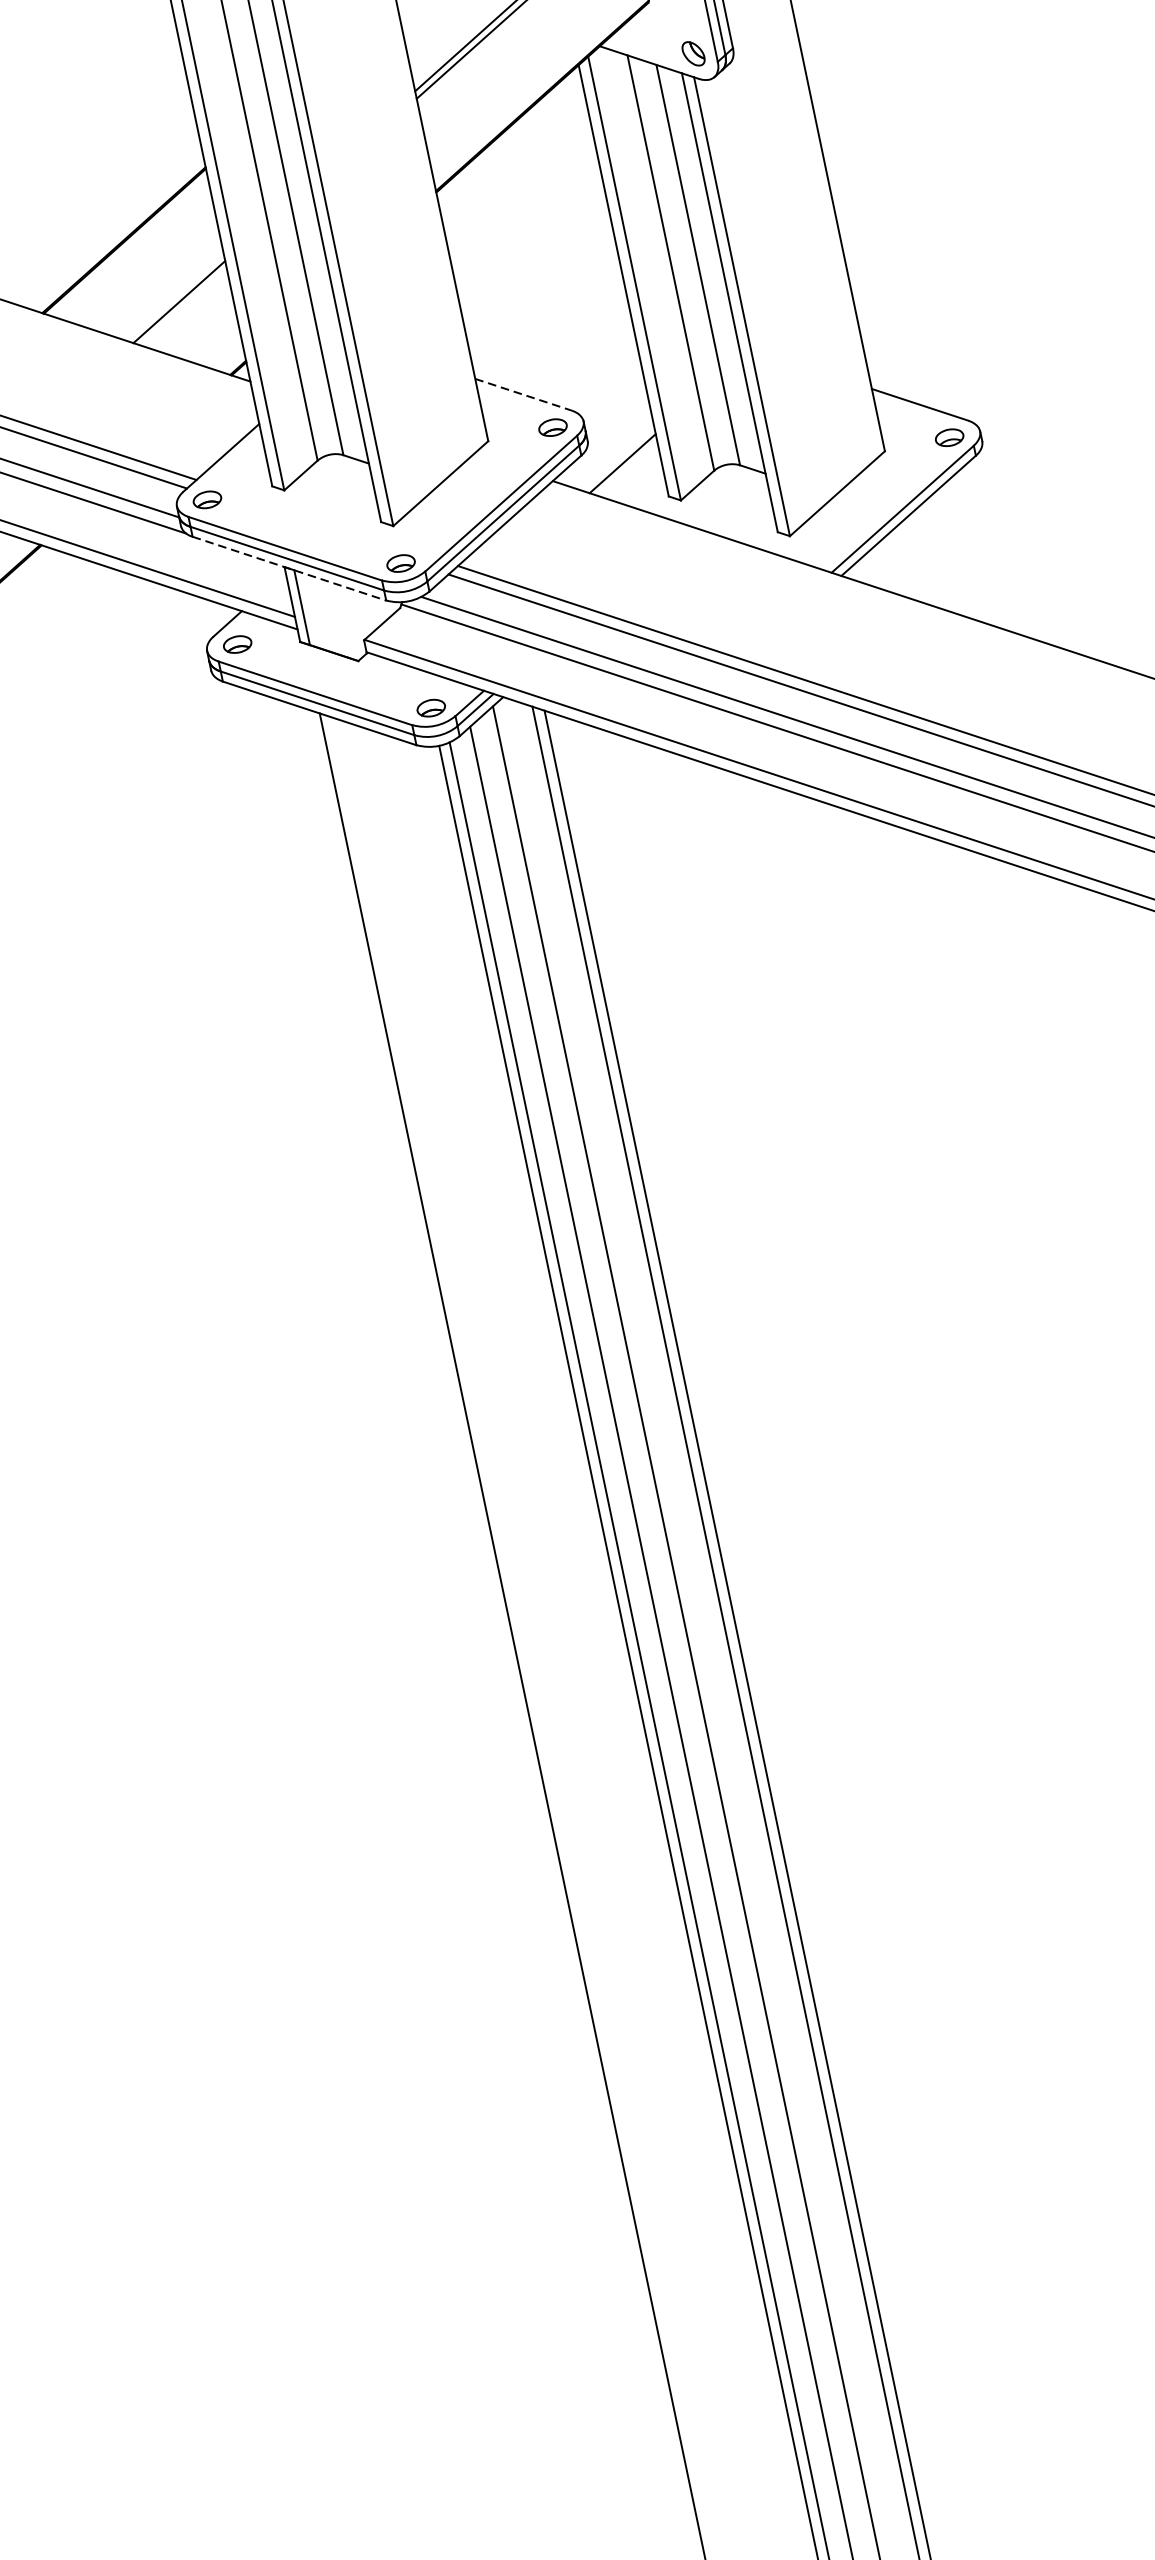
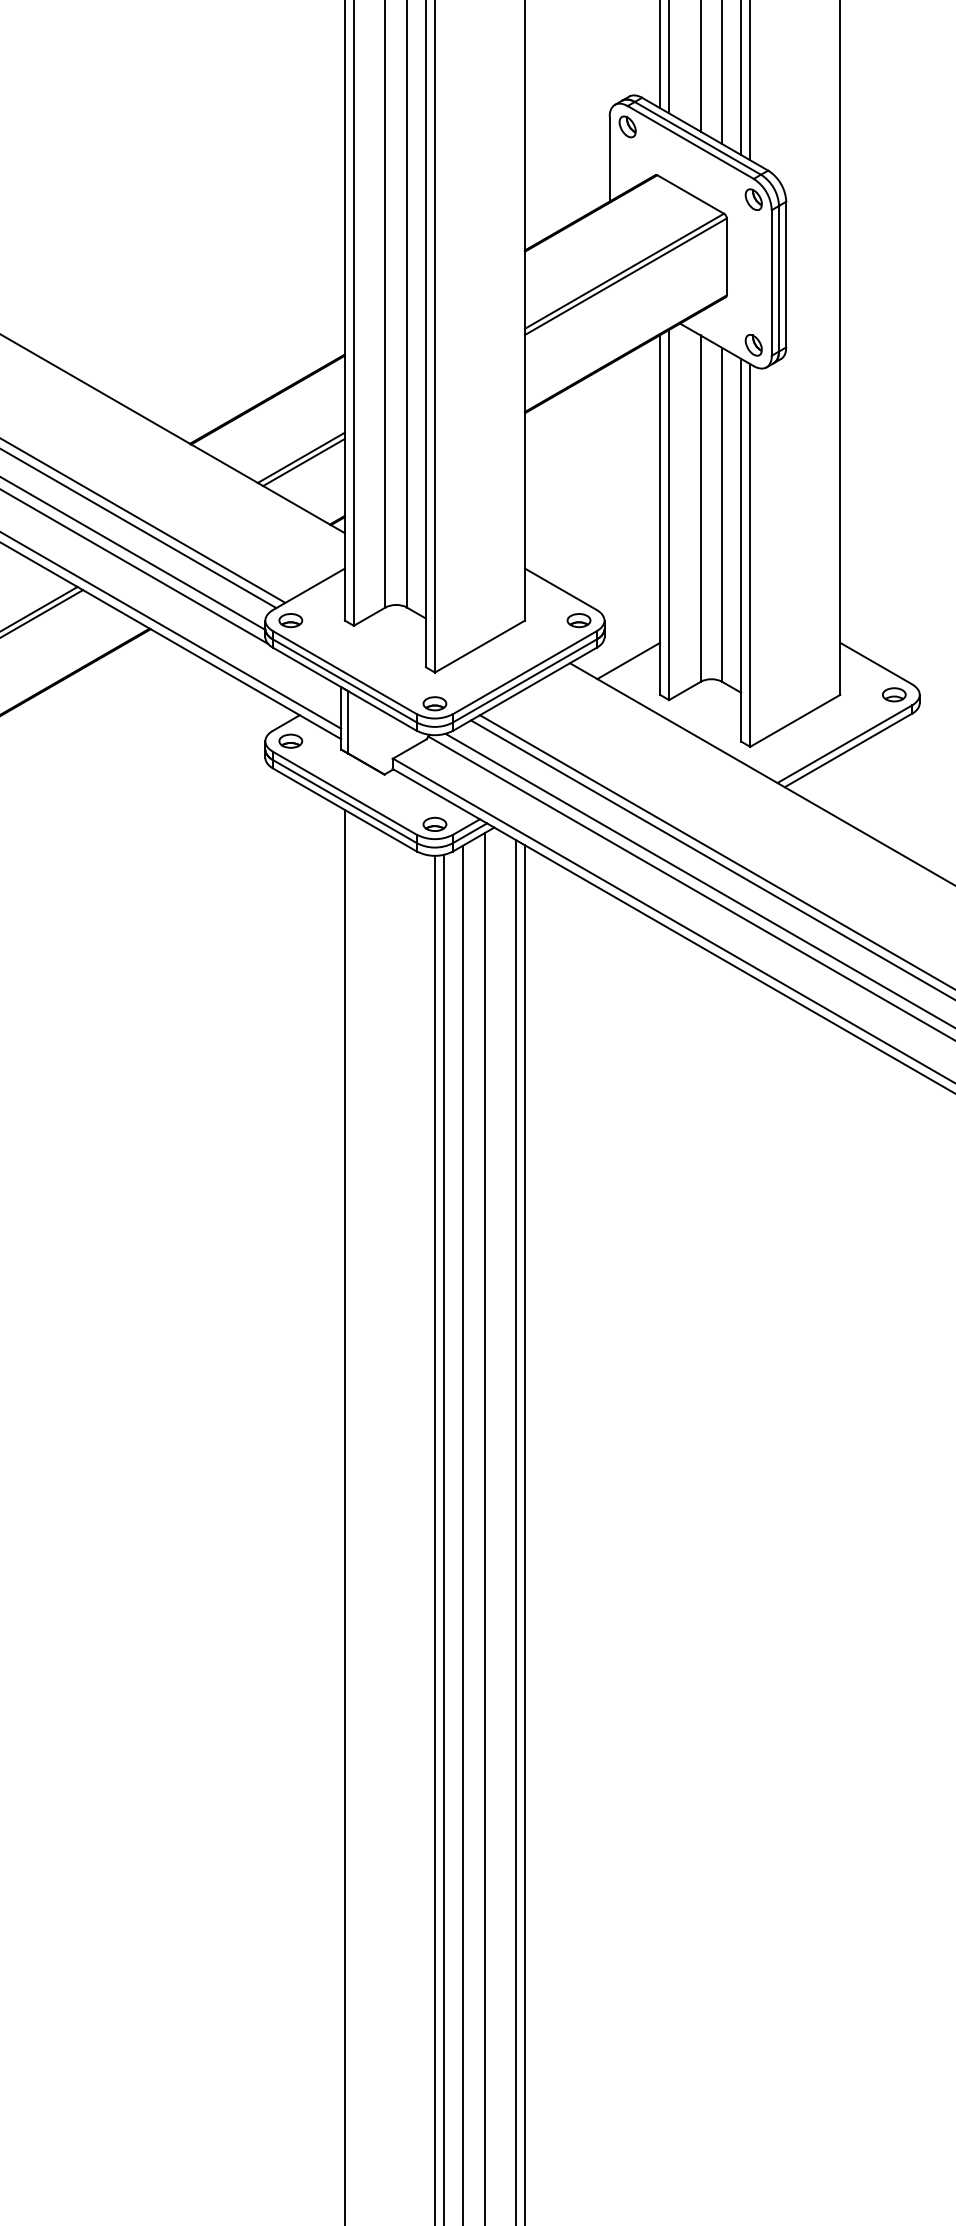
line: (183, 307) -> (303, 462), added
line: (524, 394) -> (561, 589), dashed -> solid
line: (290, 568) -> (345, 689), dashed -> solid

